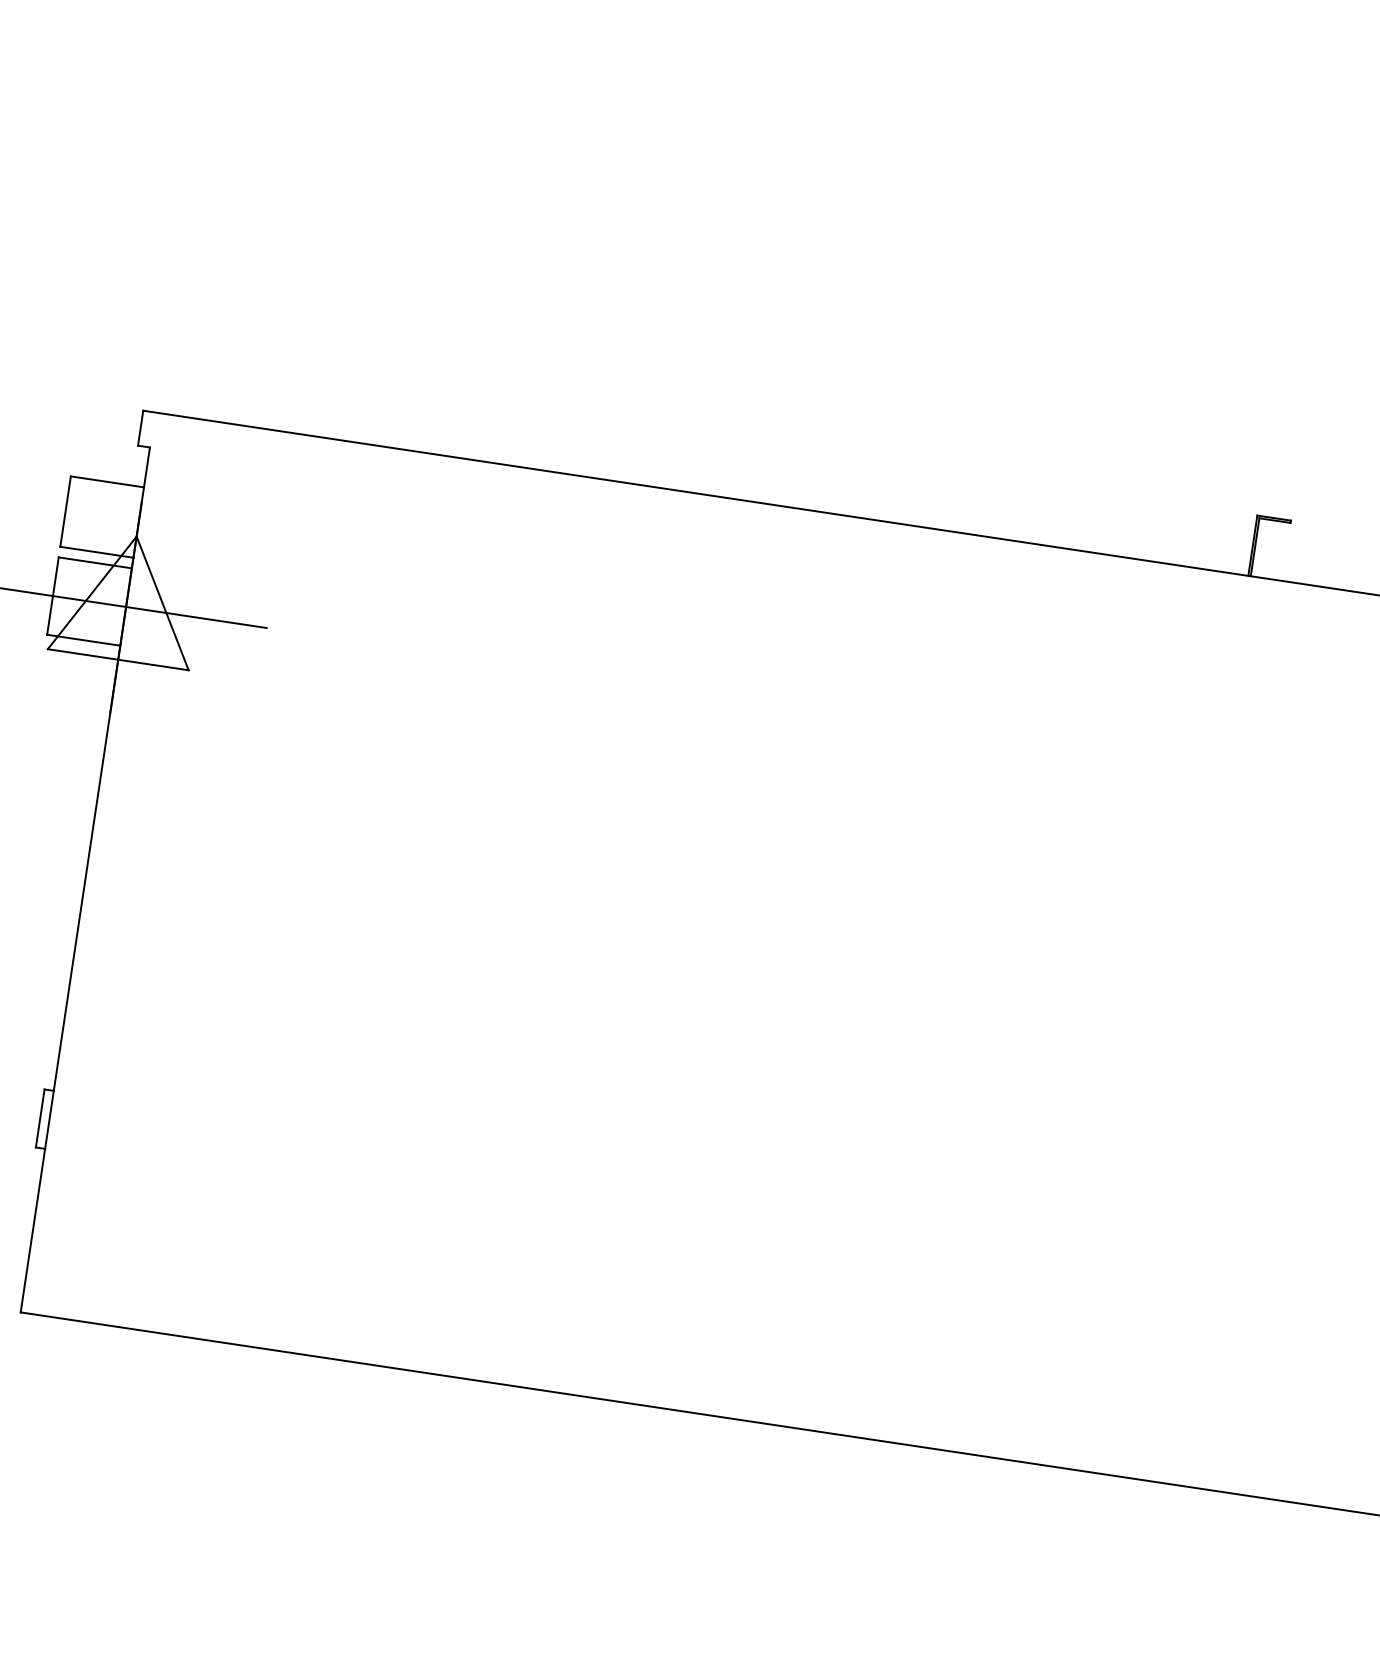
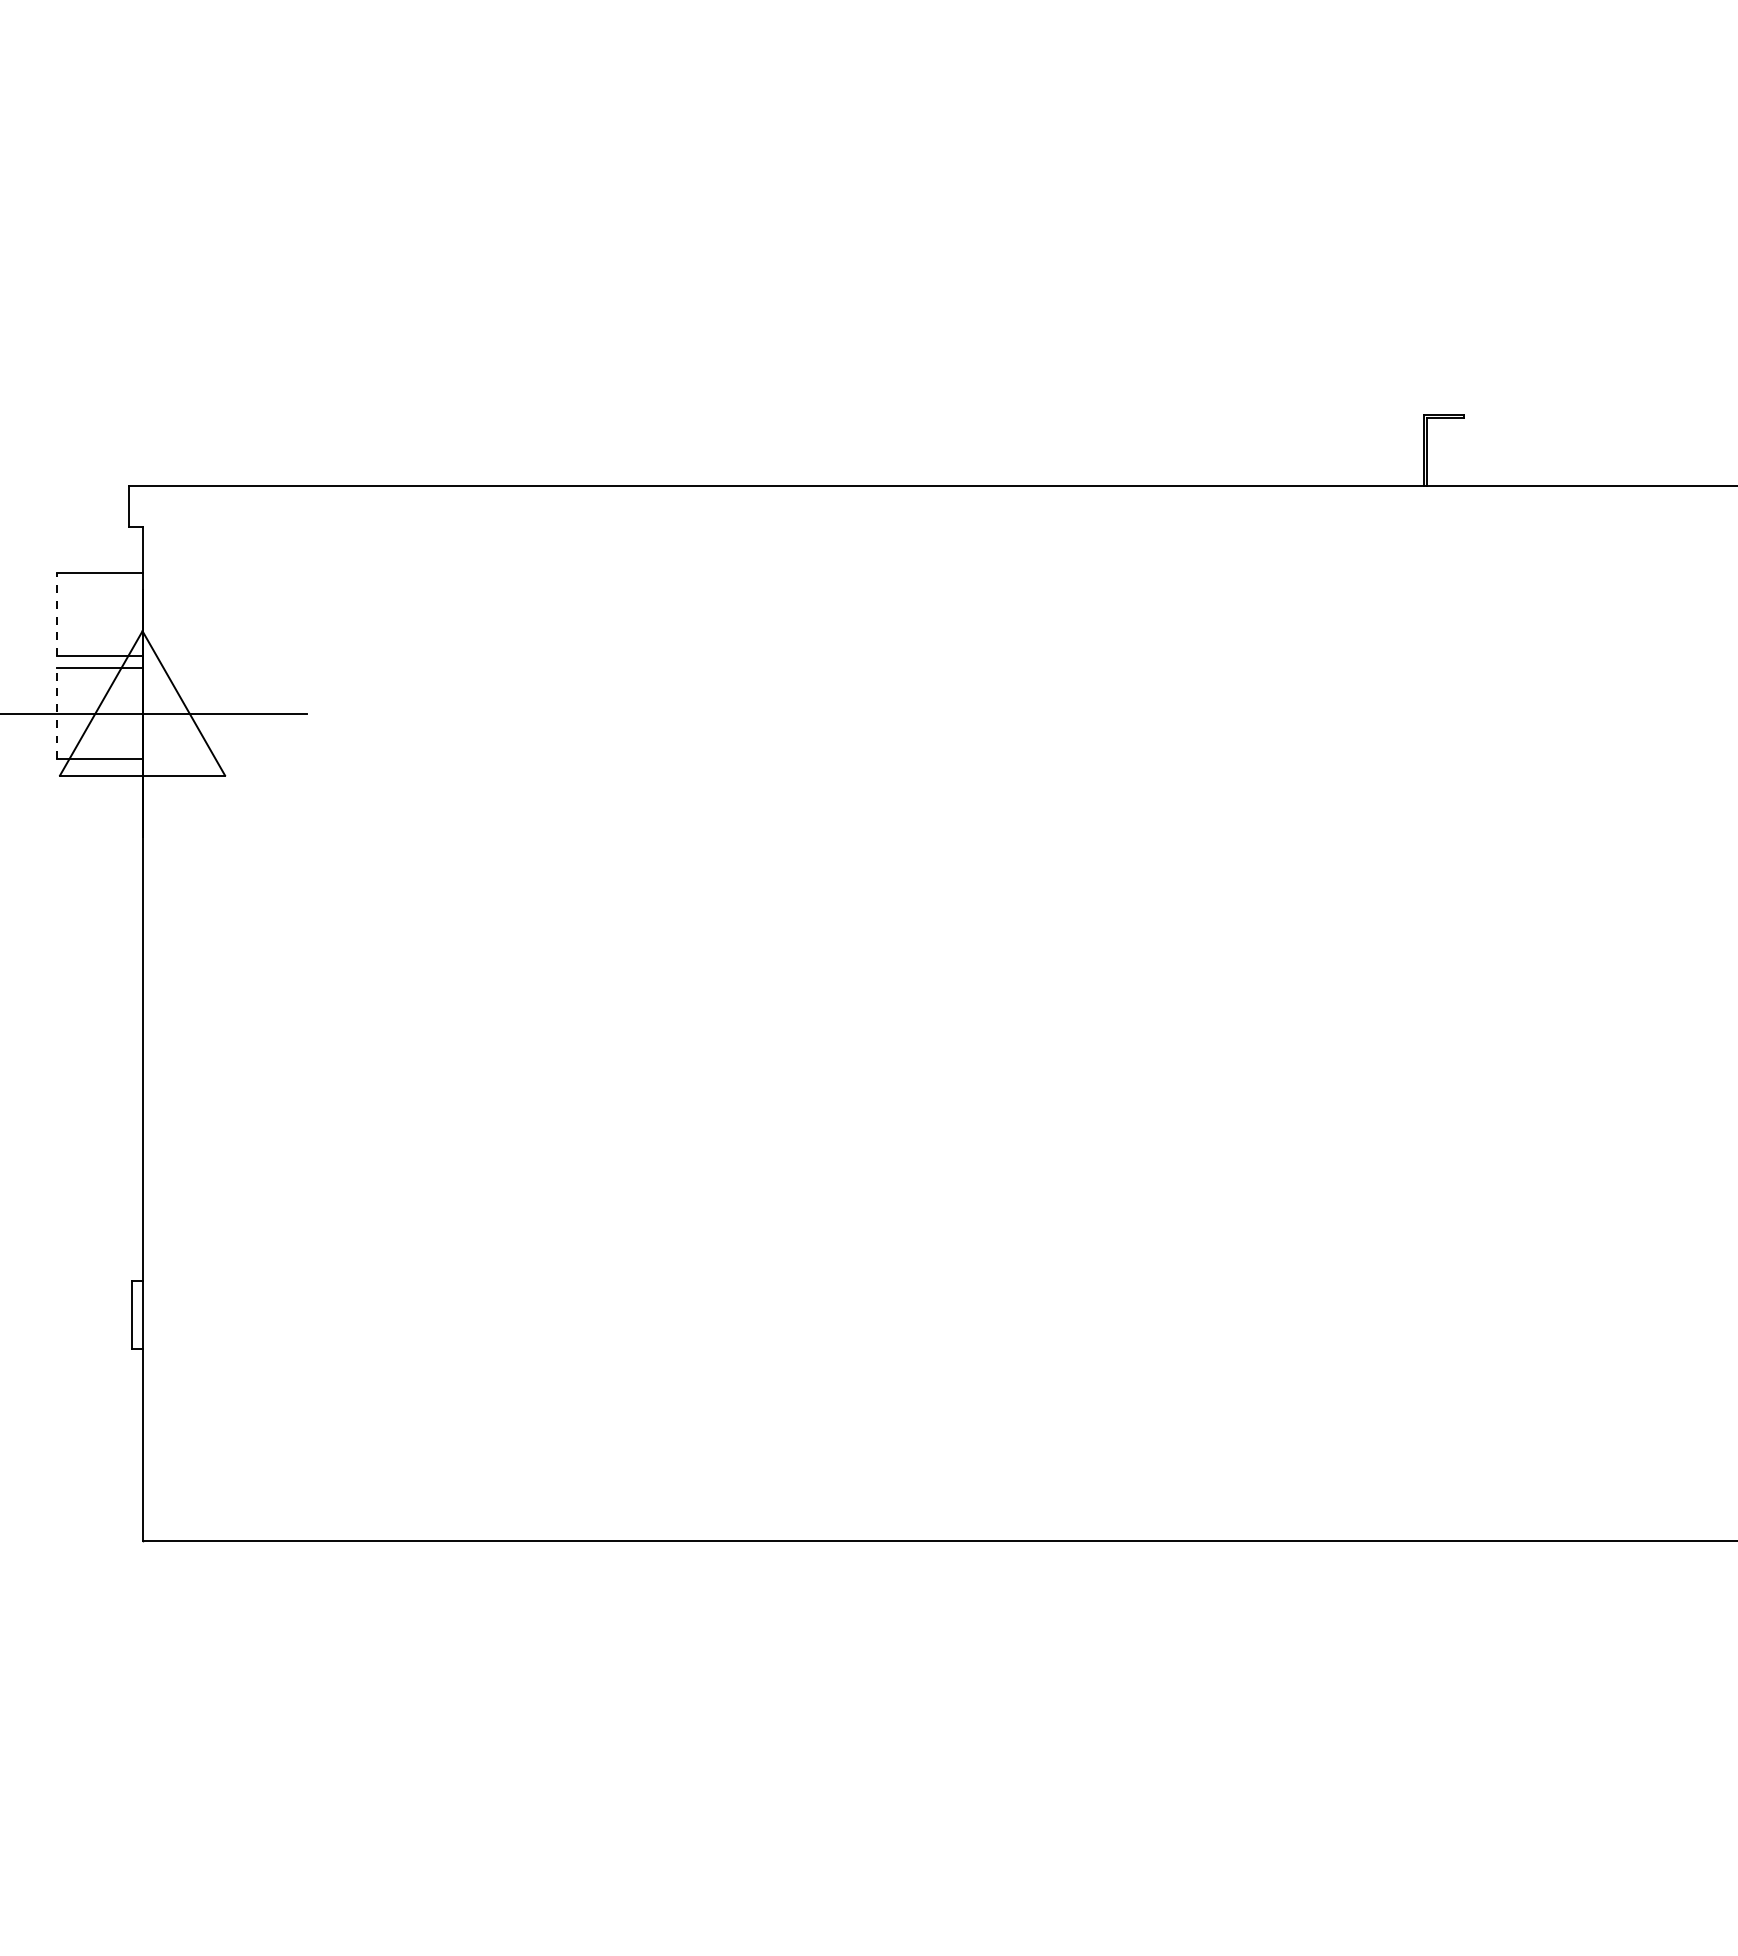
line: (65, 511) -> (56, 614), solid -> dashed
line: (52, 595) -> (56, 713), solid -> dashed

